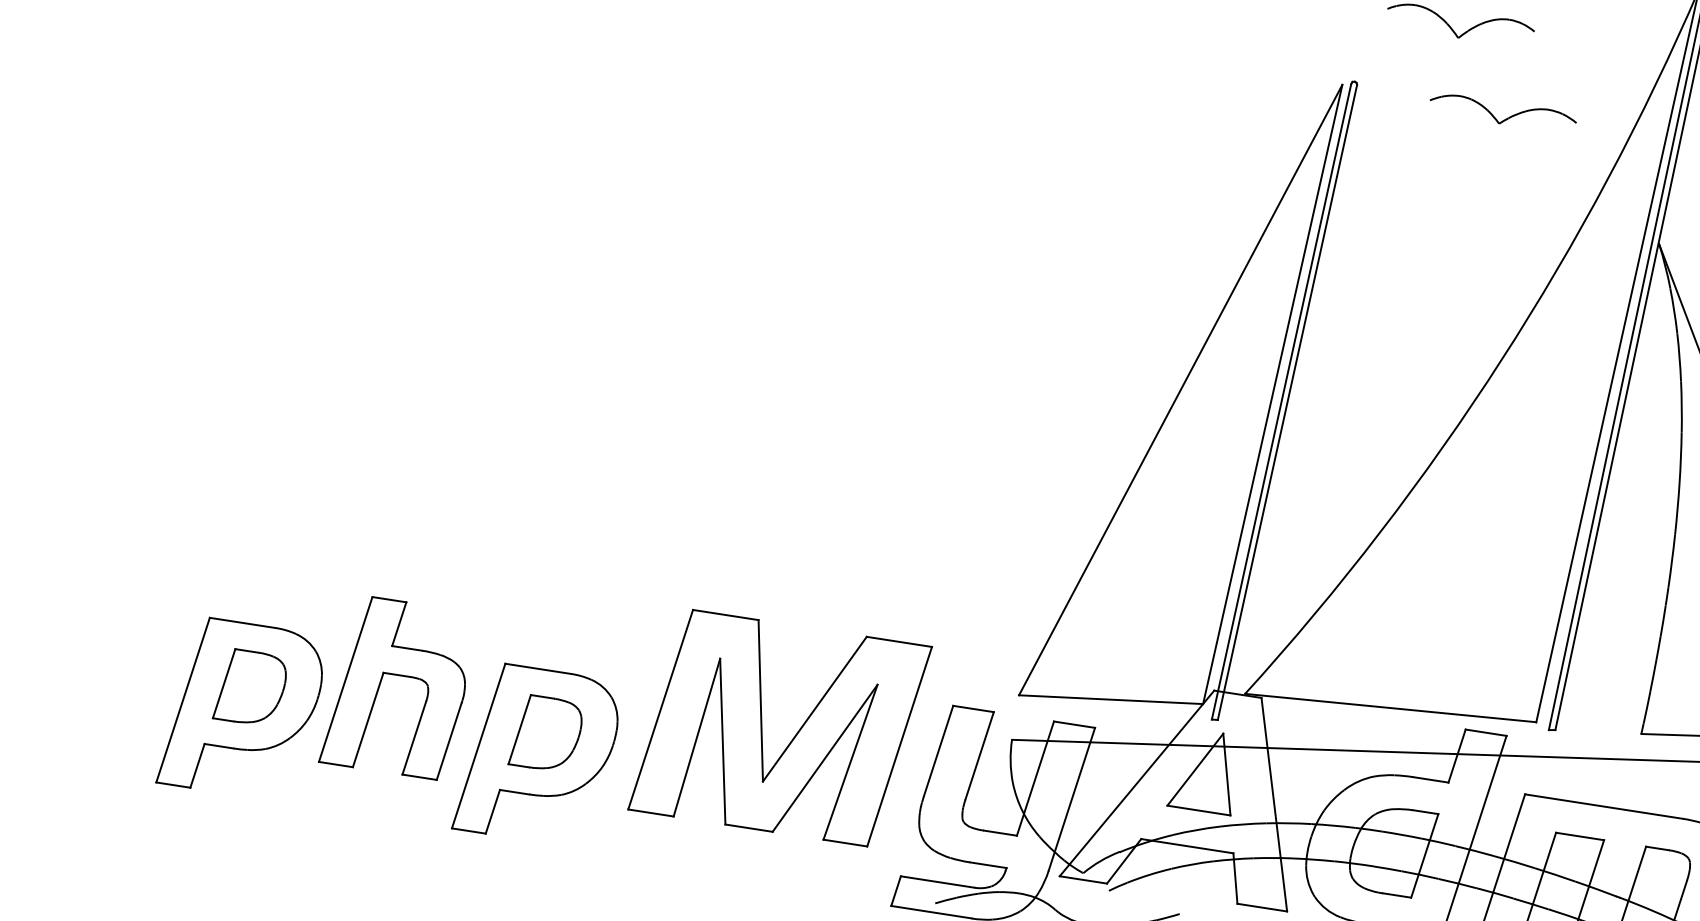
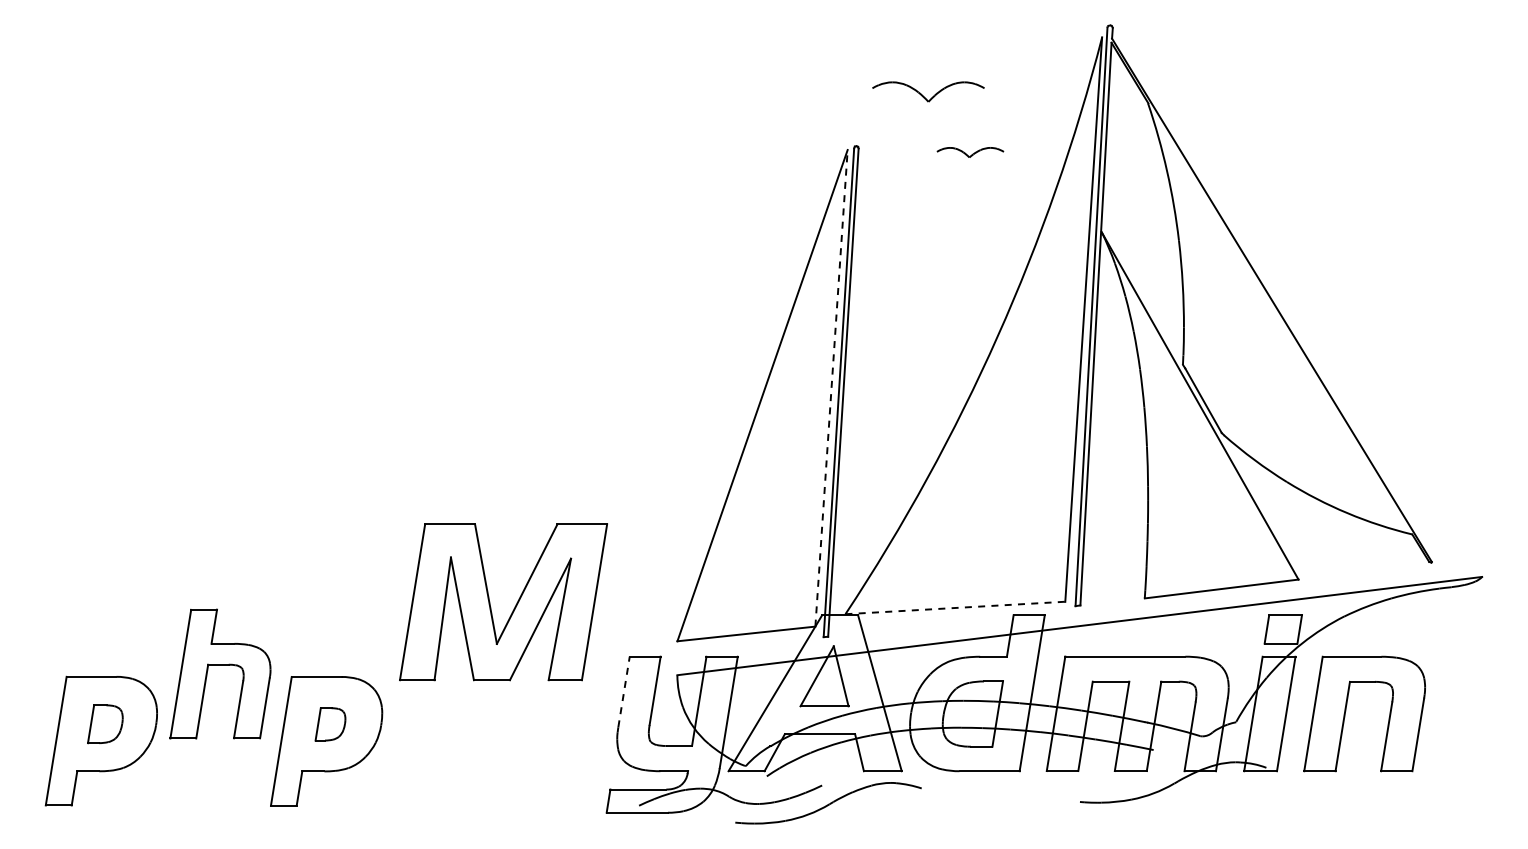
part: (1503, 113) -> (970, 152), size x0.6
line: (1272, 394) -> (831, 388), solid -> dashed
part: (399, 676) -> (220, 665), moved
part: (251, 688) -> (105, 724), size x0.7
line: (1390, 707) -> (955, 607), solid -> dashed
part: (546, 734) -> (330, 724), size x0.6
part: (791, 738) -> (513, 608), moved
line: (939, 750) -> (624, 691), solid -> dashed

